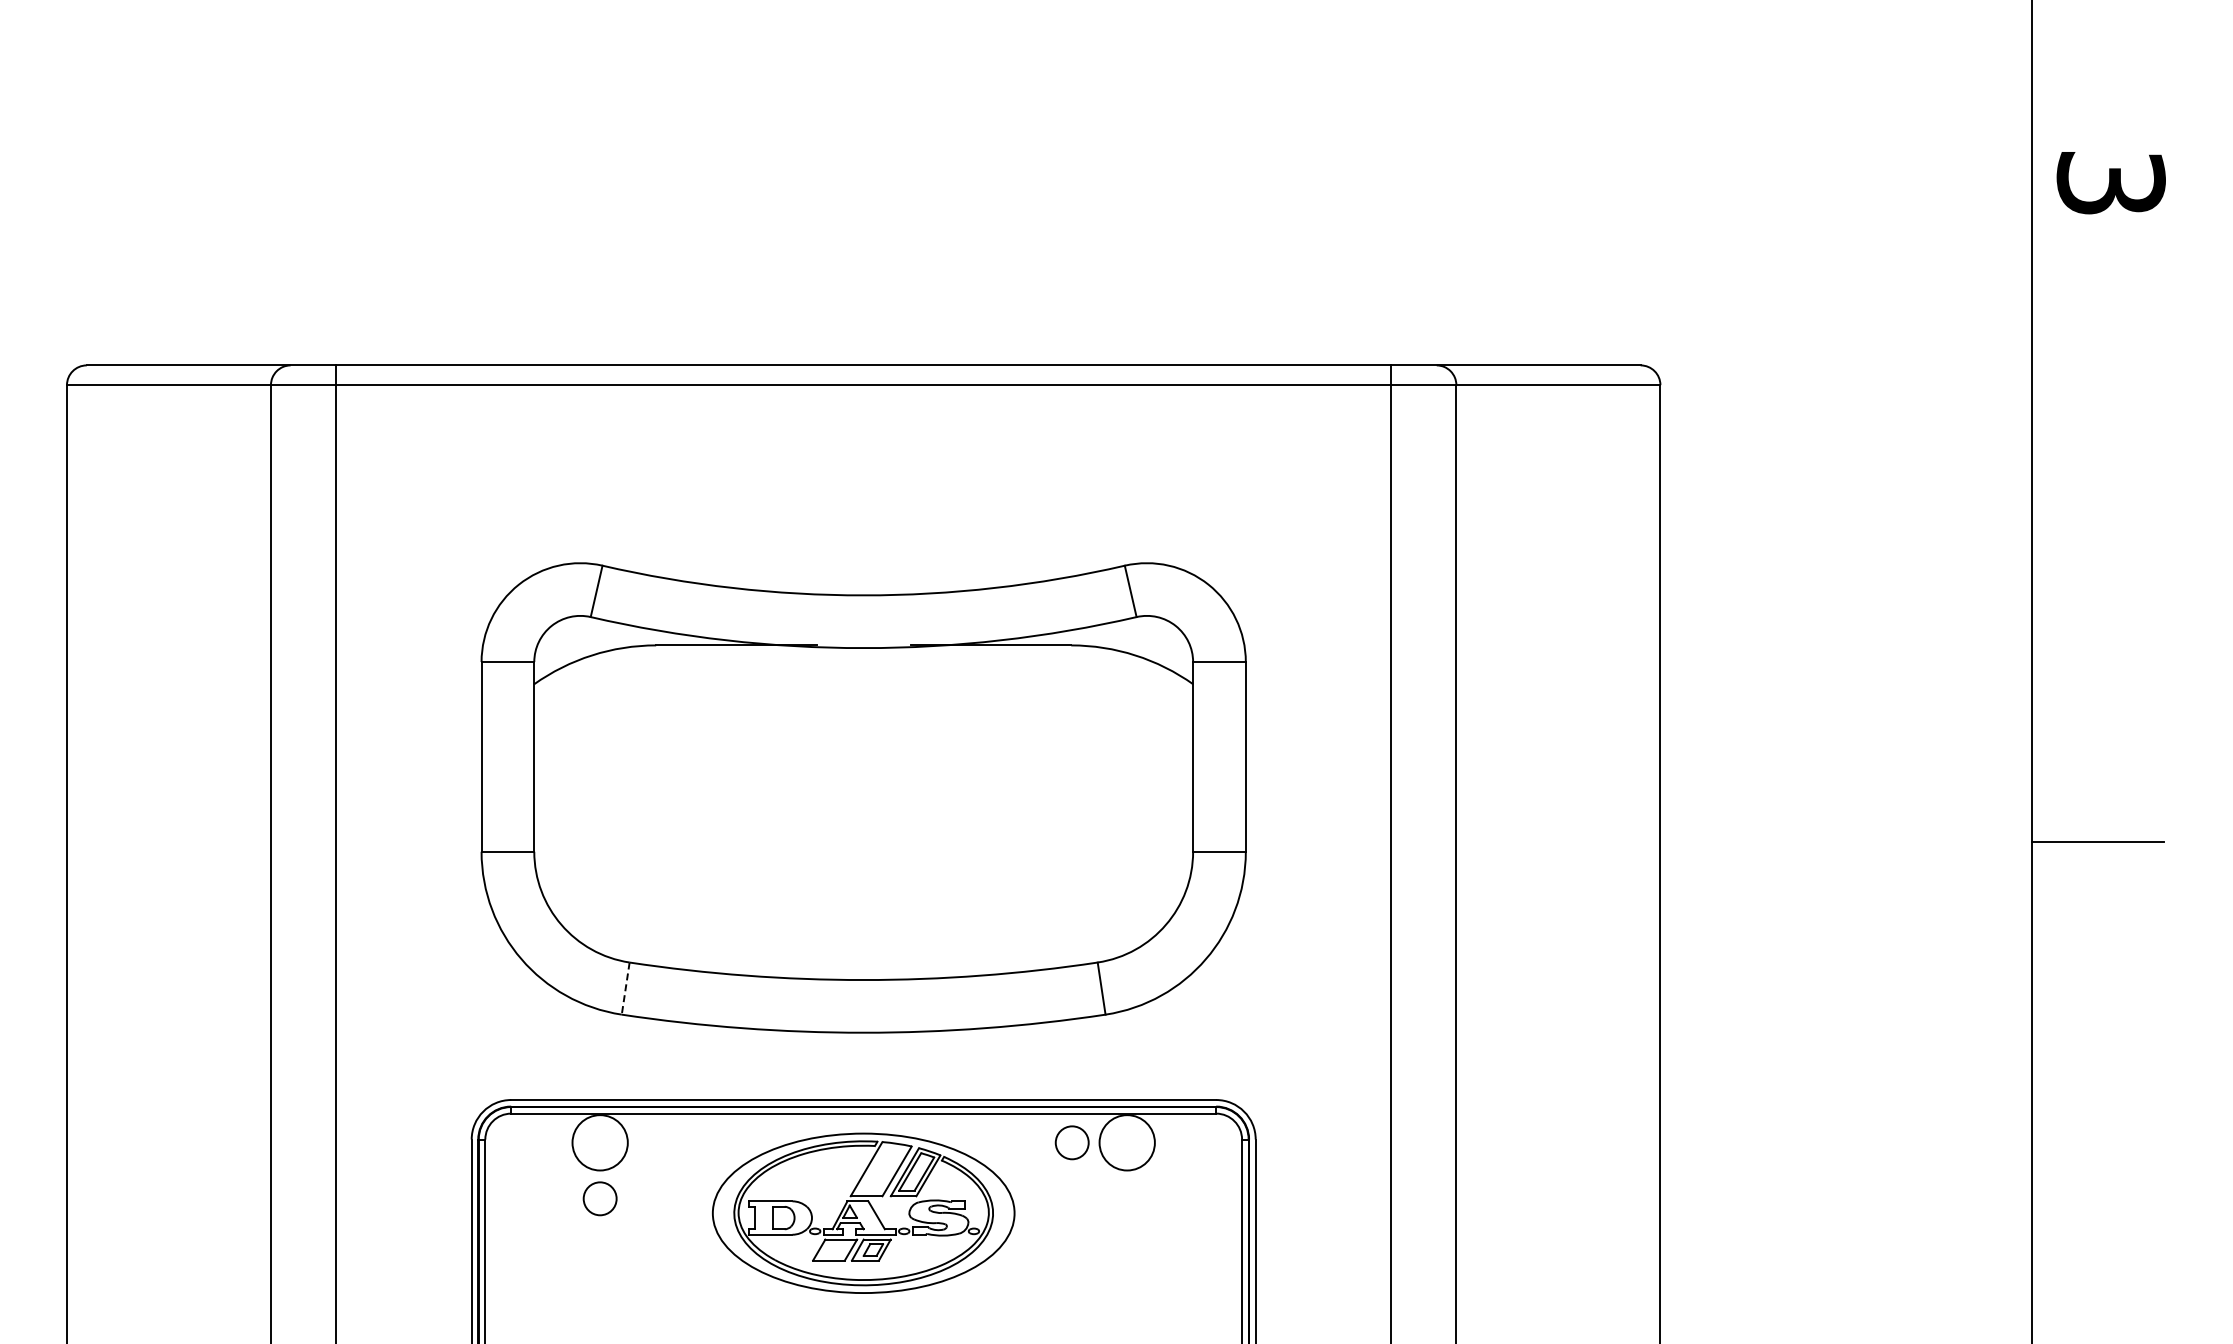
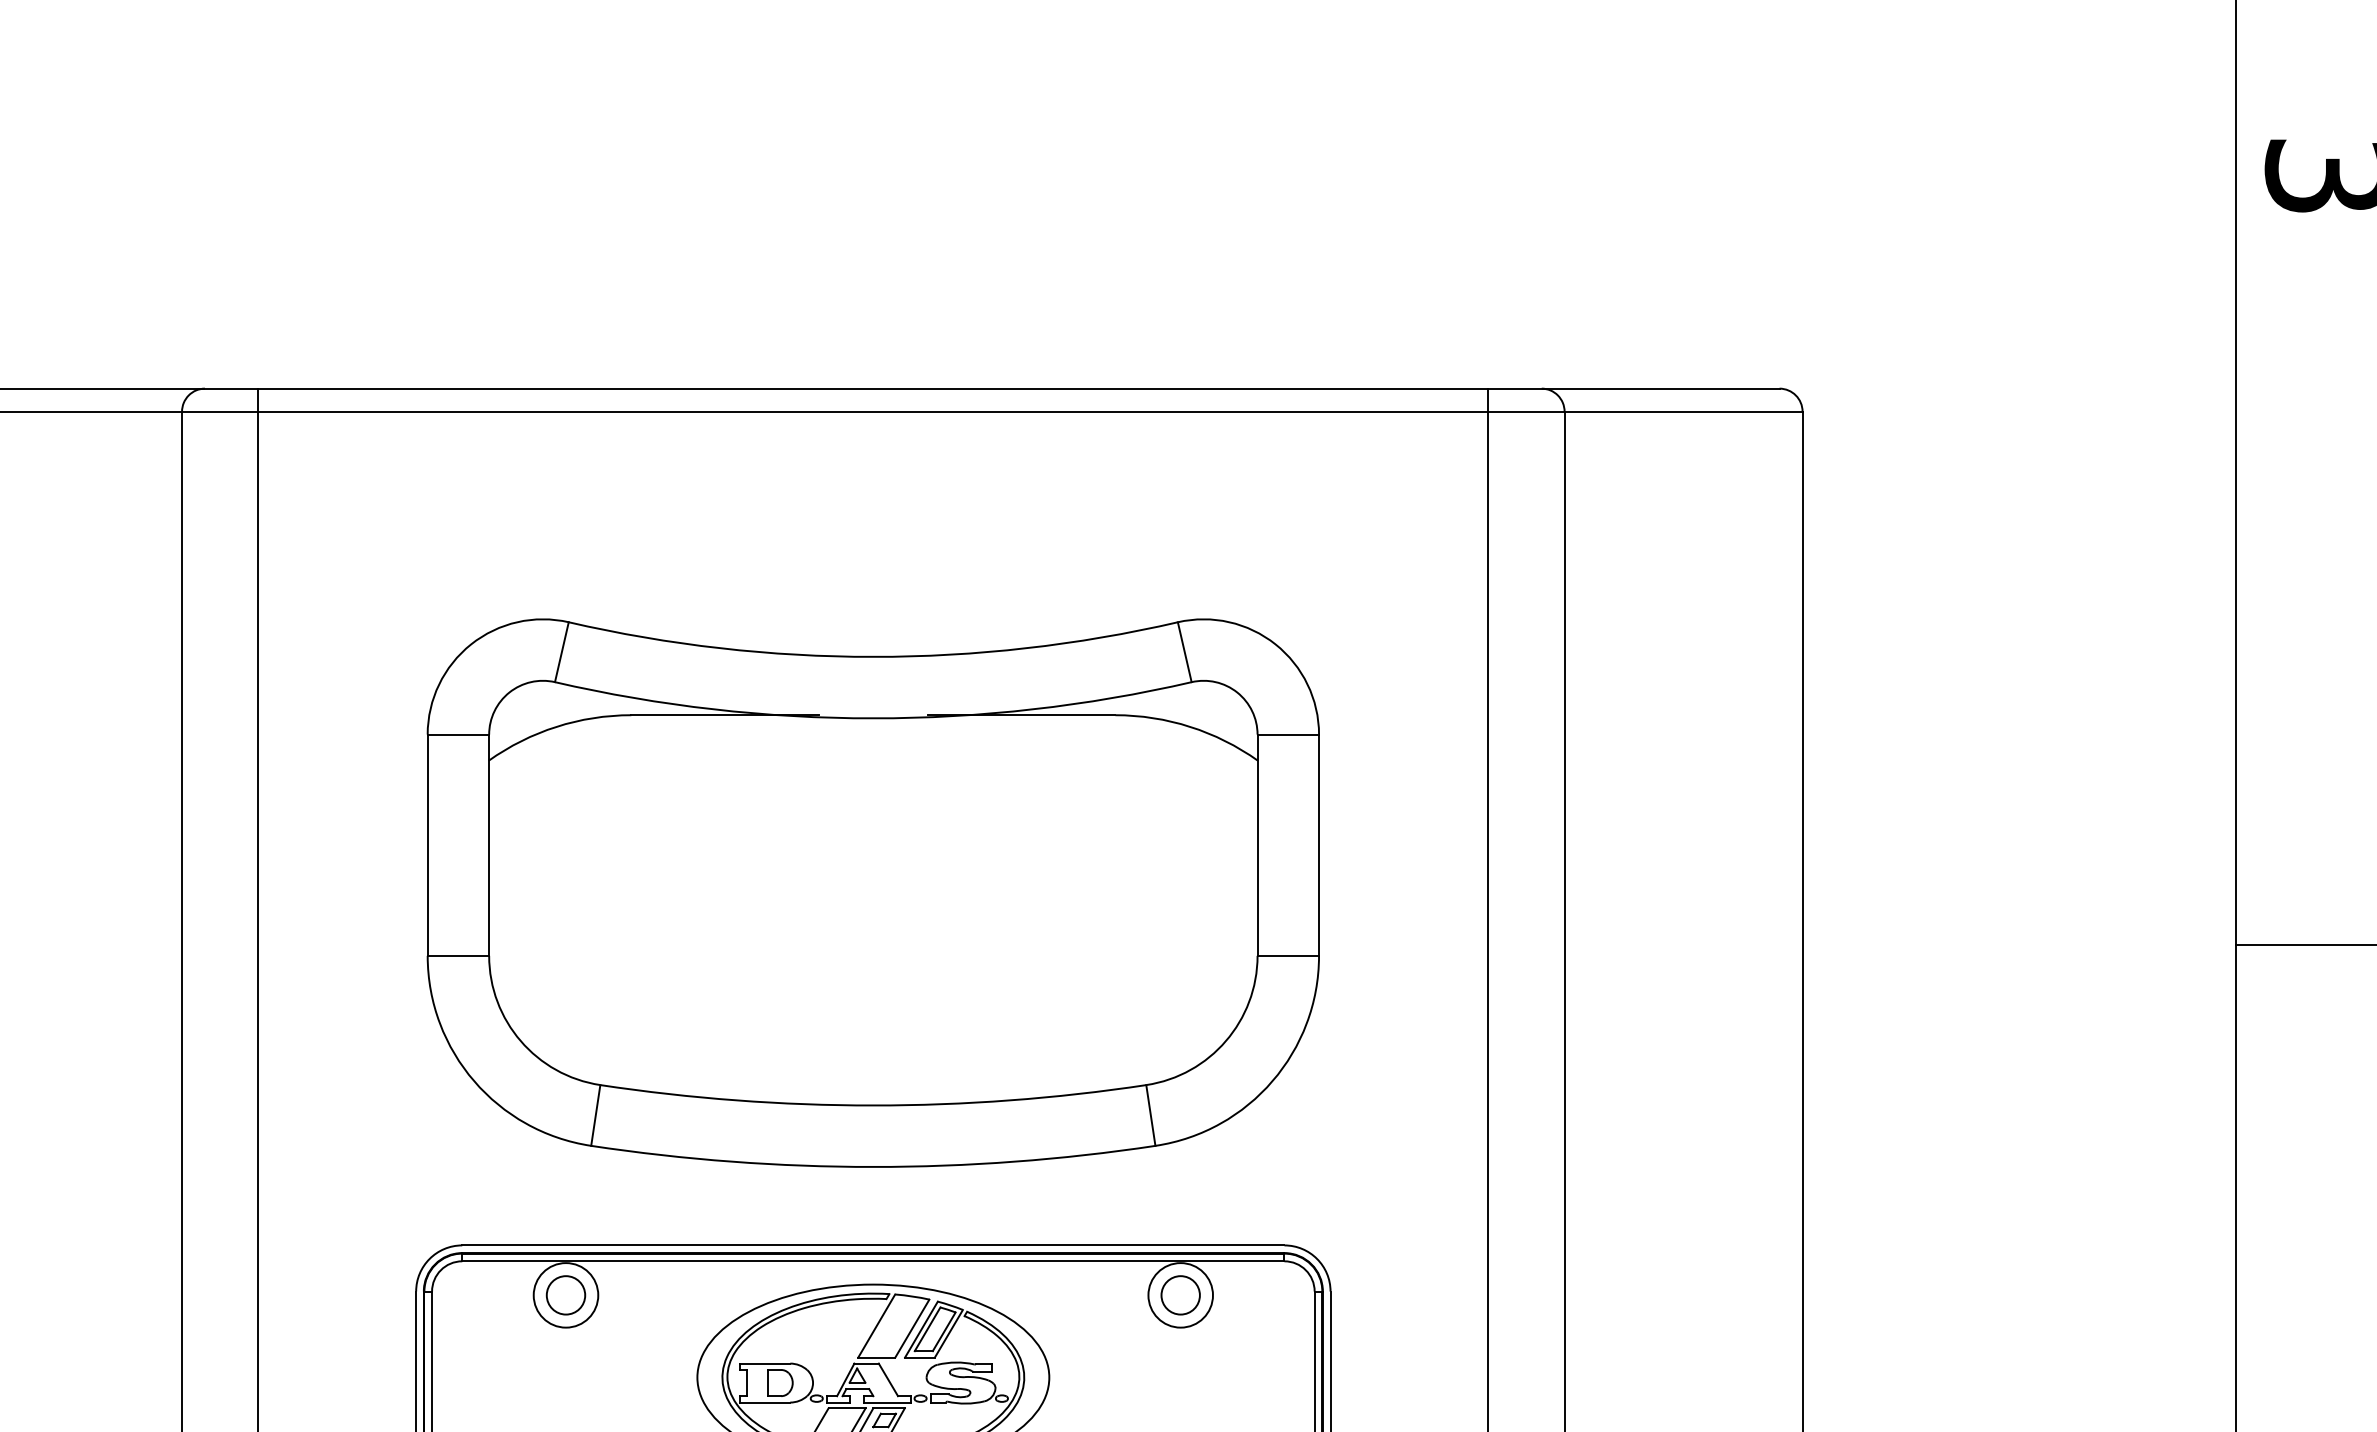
line: (625, 989) -> (595, 1116), dashed -> solid
circle: (1071, 1142) -> (1179, 1294), moved
circle: (599, 1198) -> (565, 1294), moved

